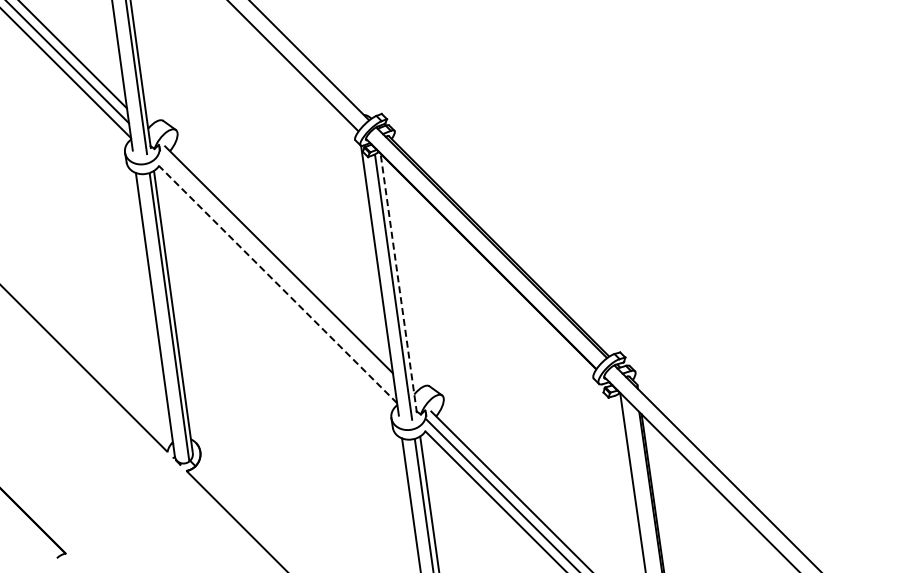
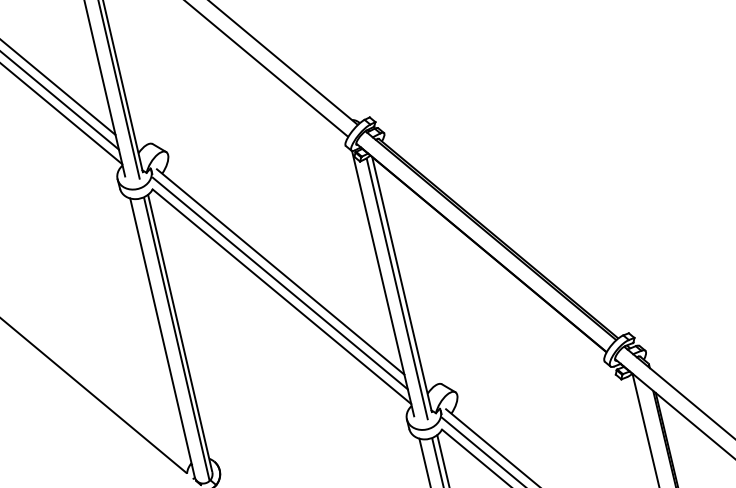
line: (277, 271) -> (280, 283), added
line: (398, 283) -> (401, 284), dashed -> solid
line: (277, 284) -> (281, 296), dashed -> solid

